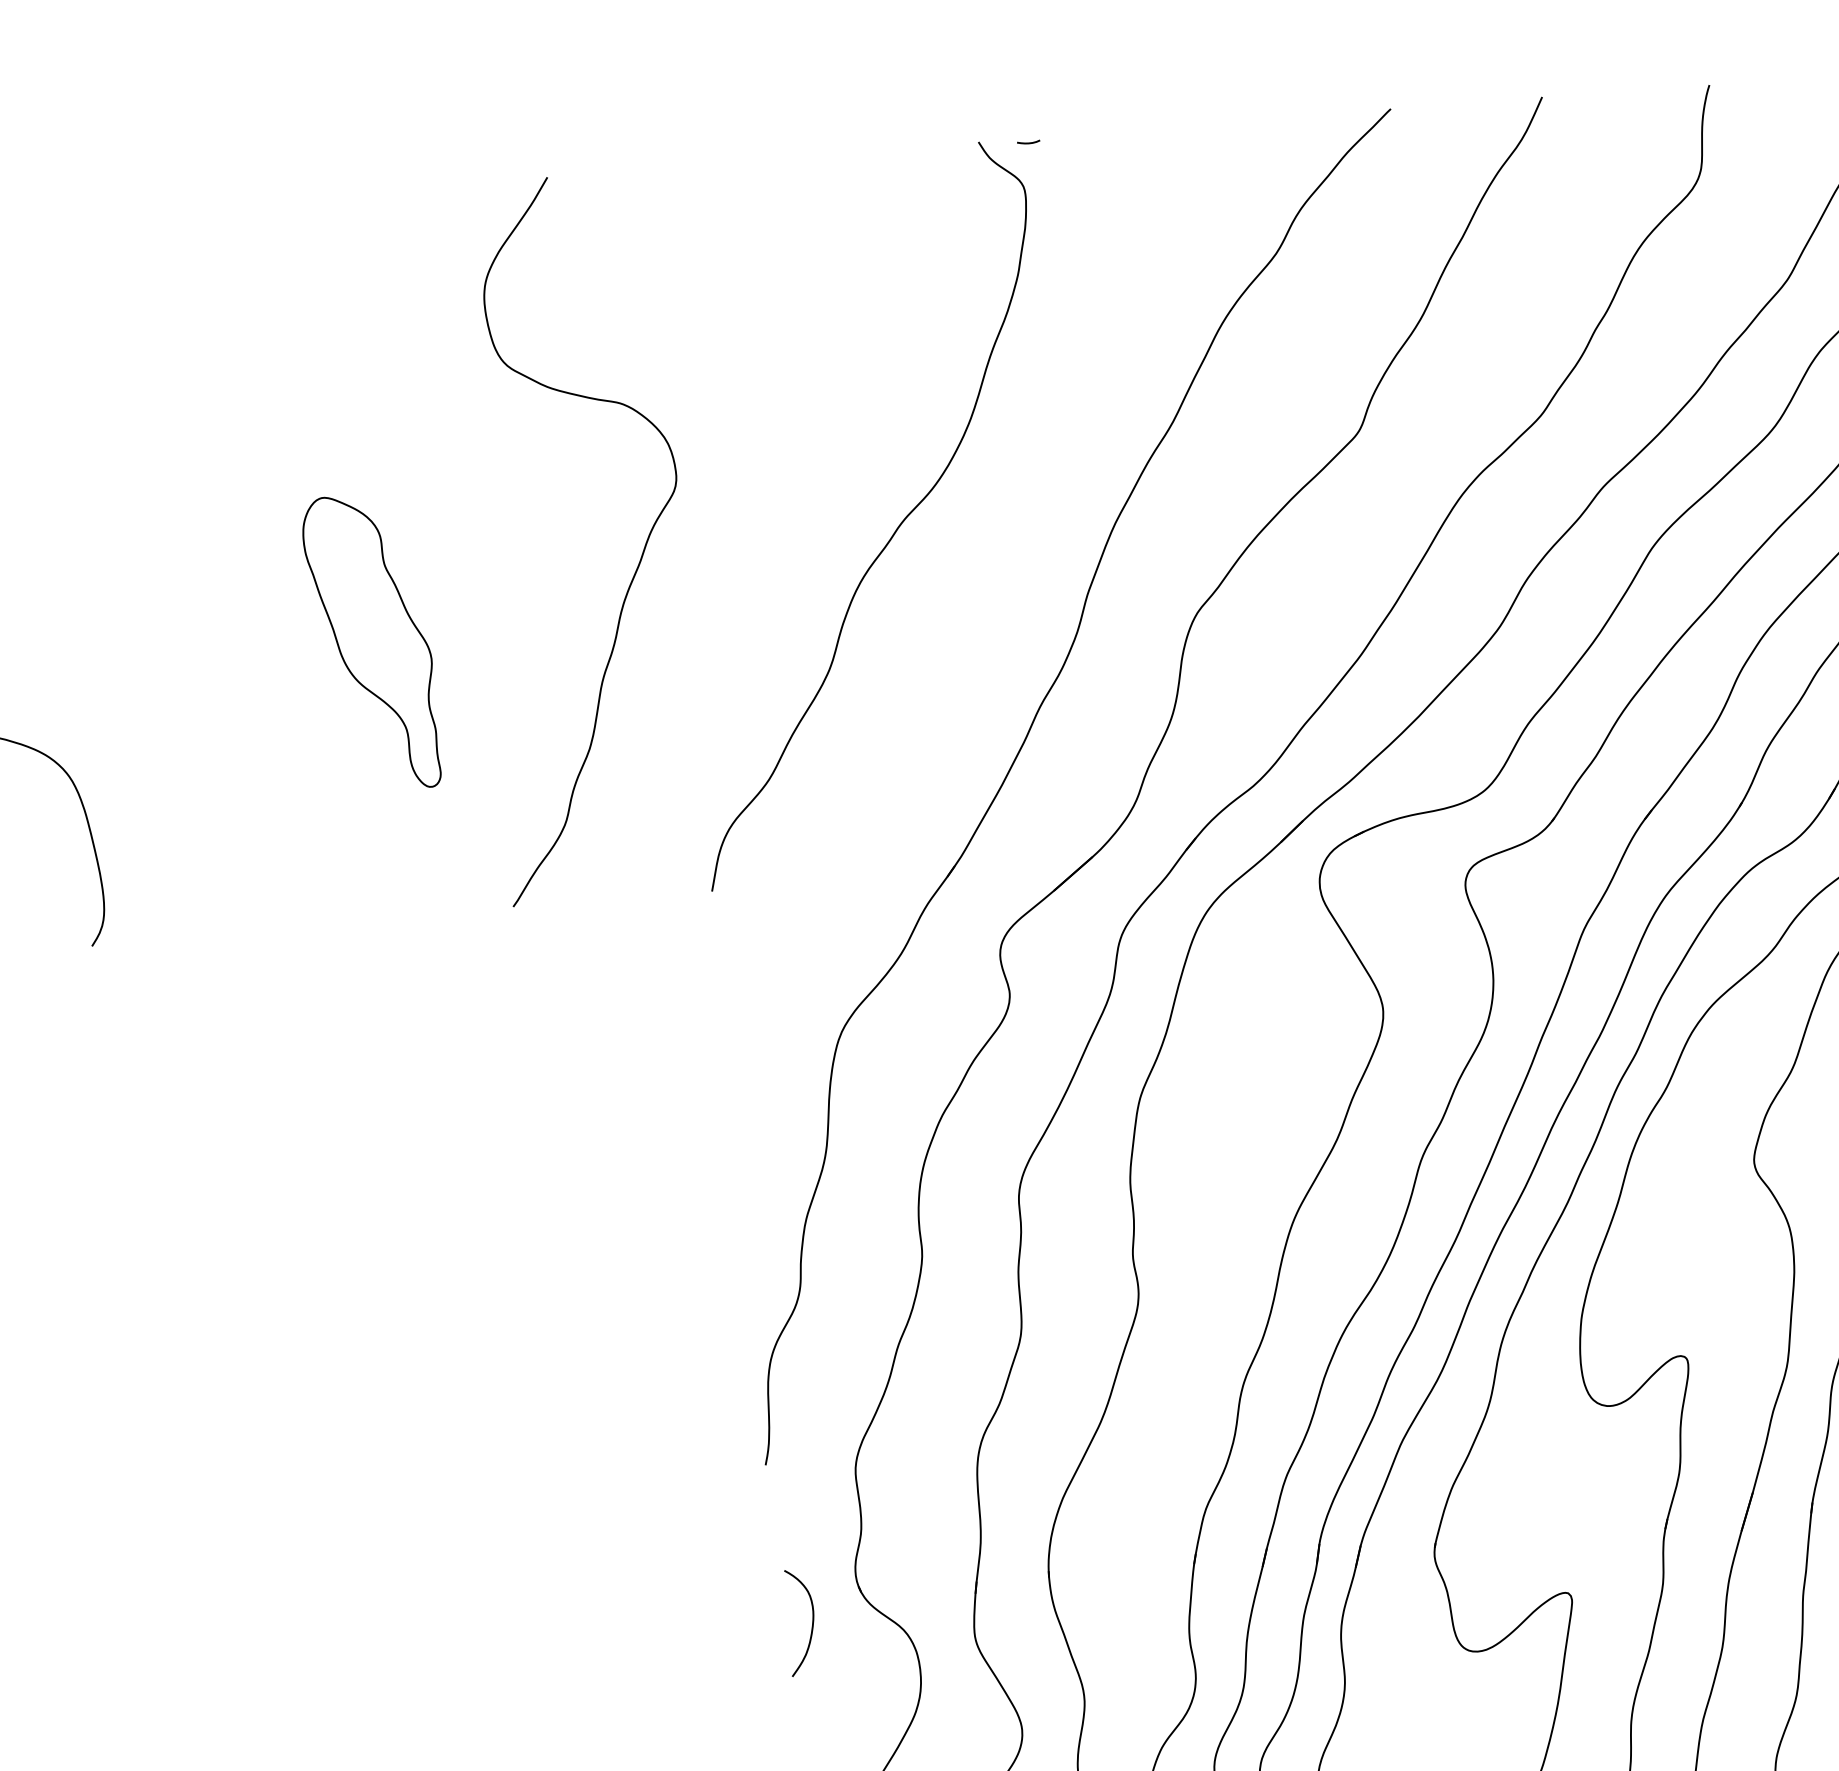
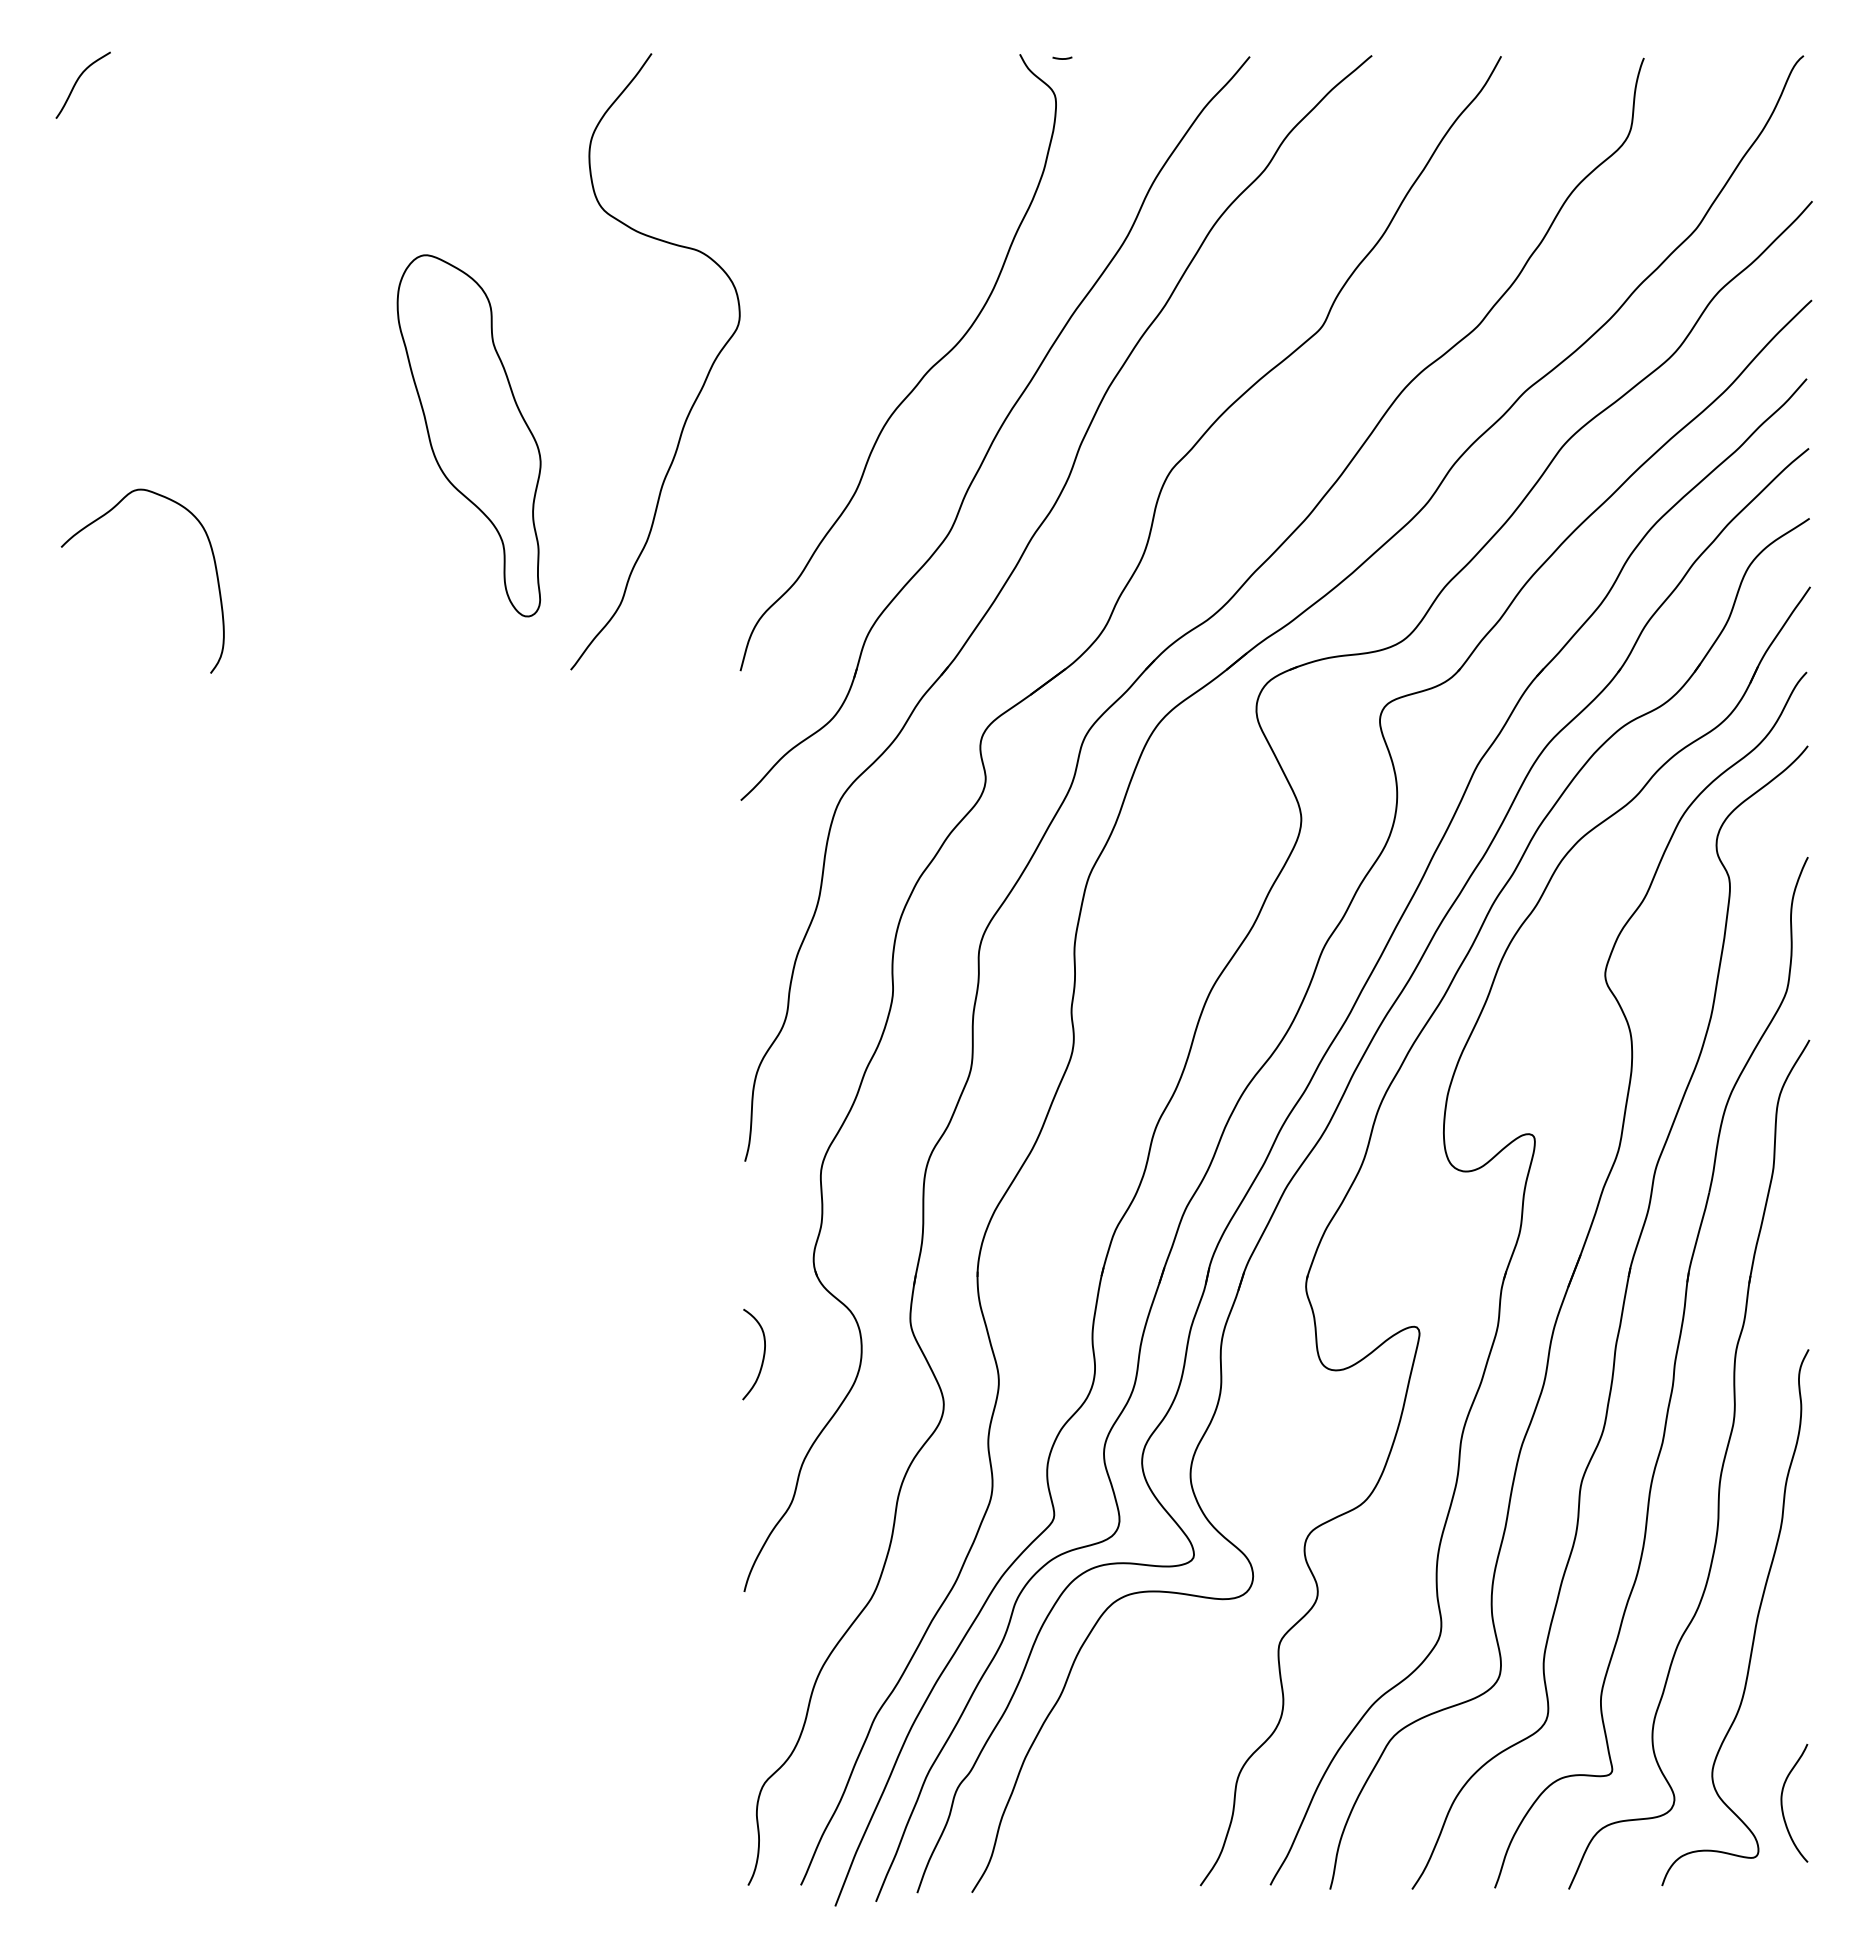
part: (986, 582) -> (995, 428), added
part: (370, 642) -> (468, 435), size x1.43
curve: (811, 1625) -> (762, 1357), moved

